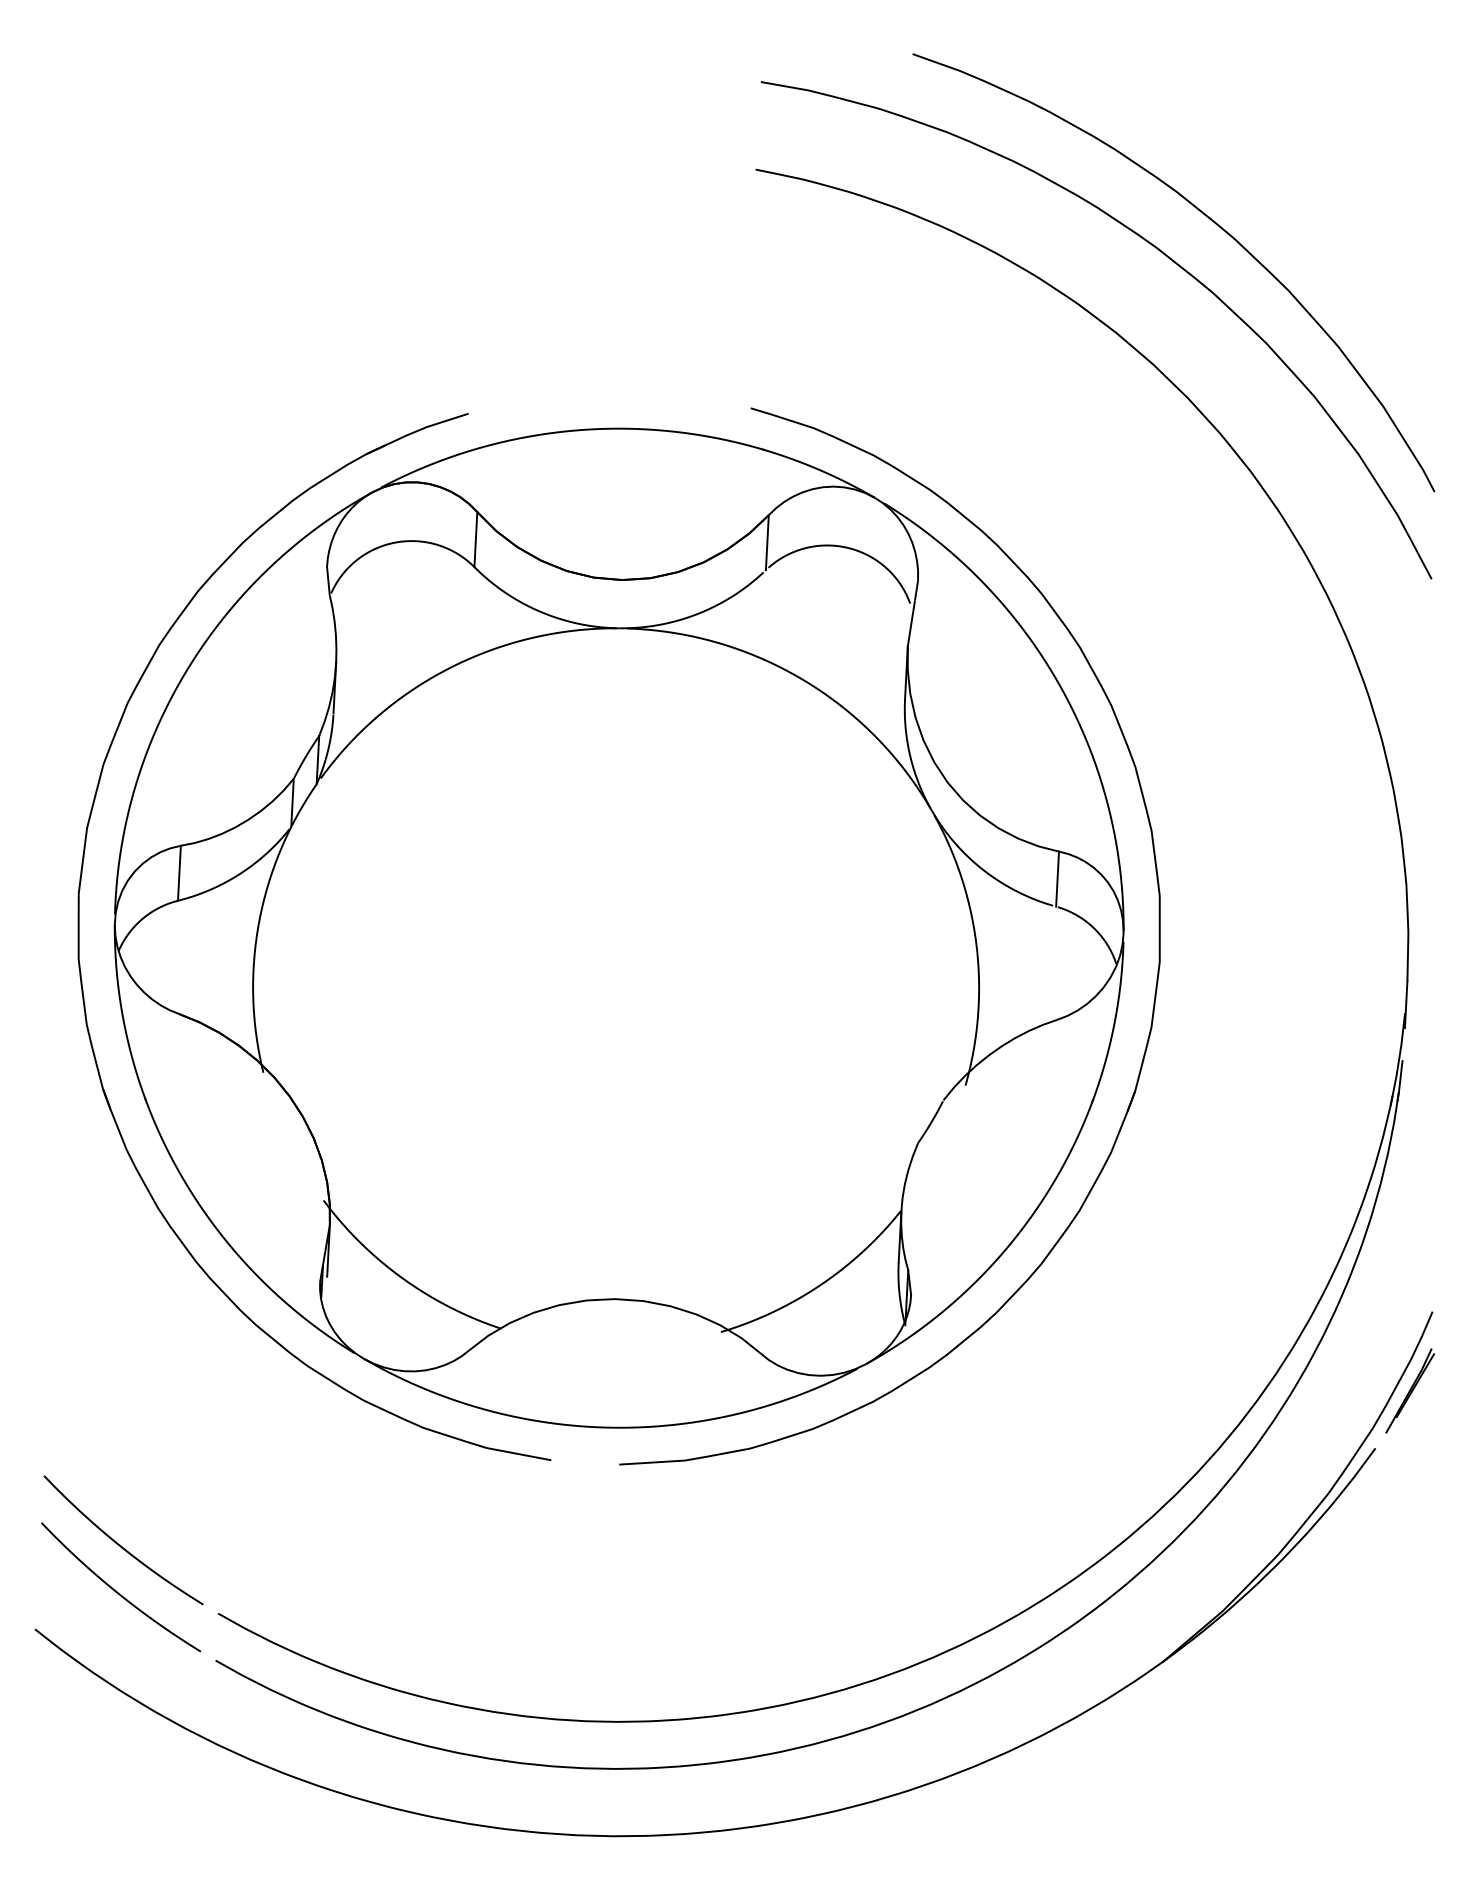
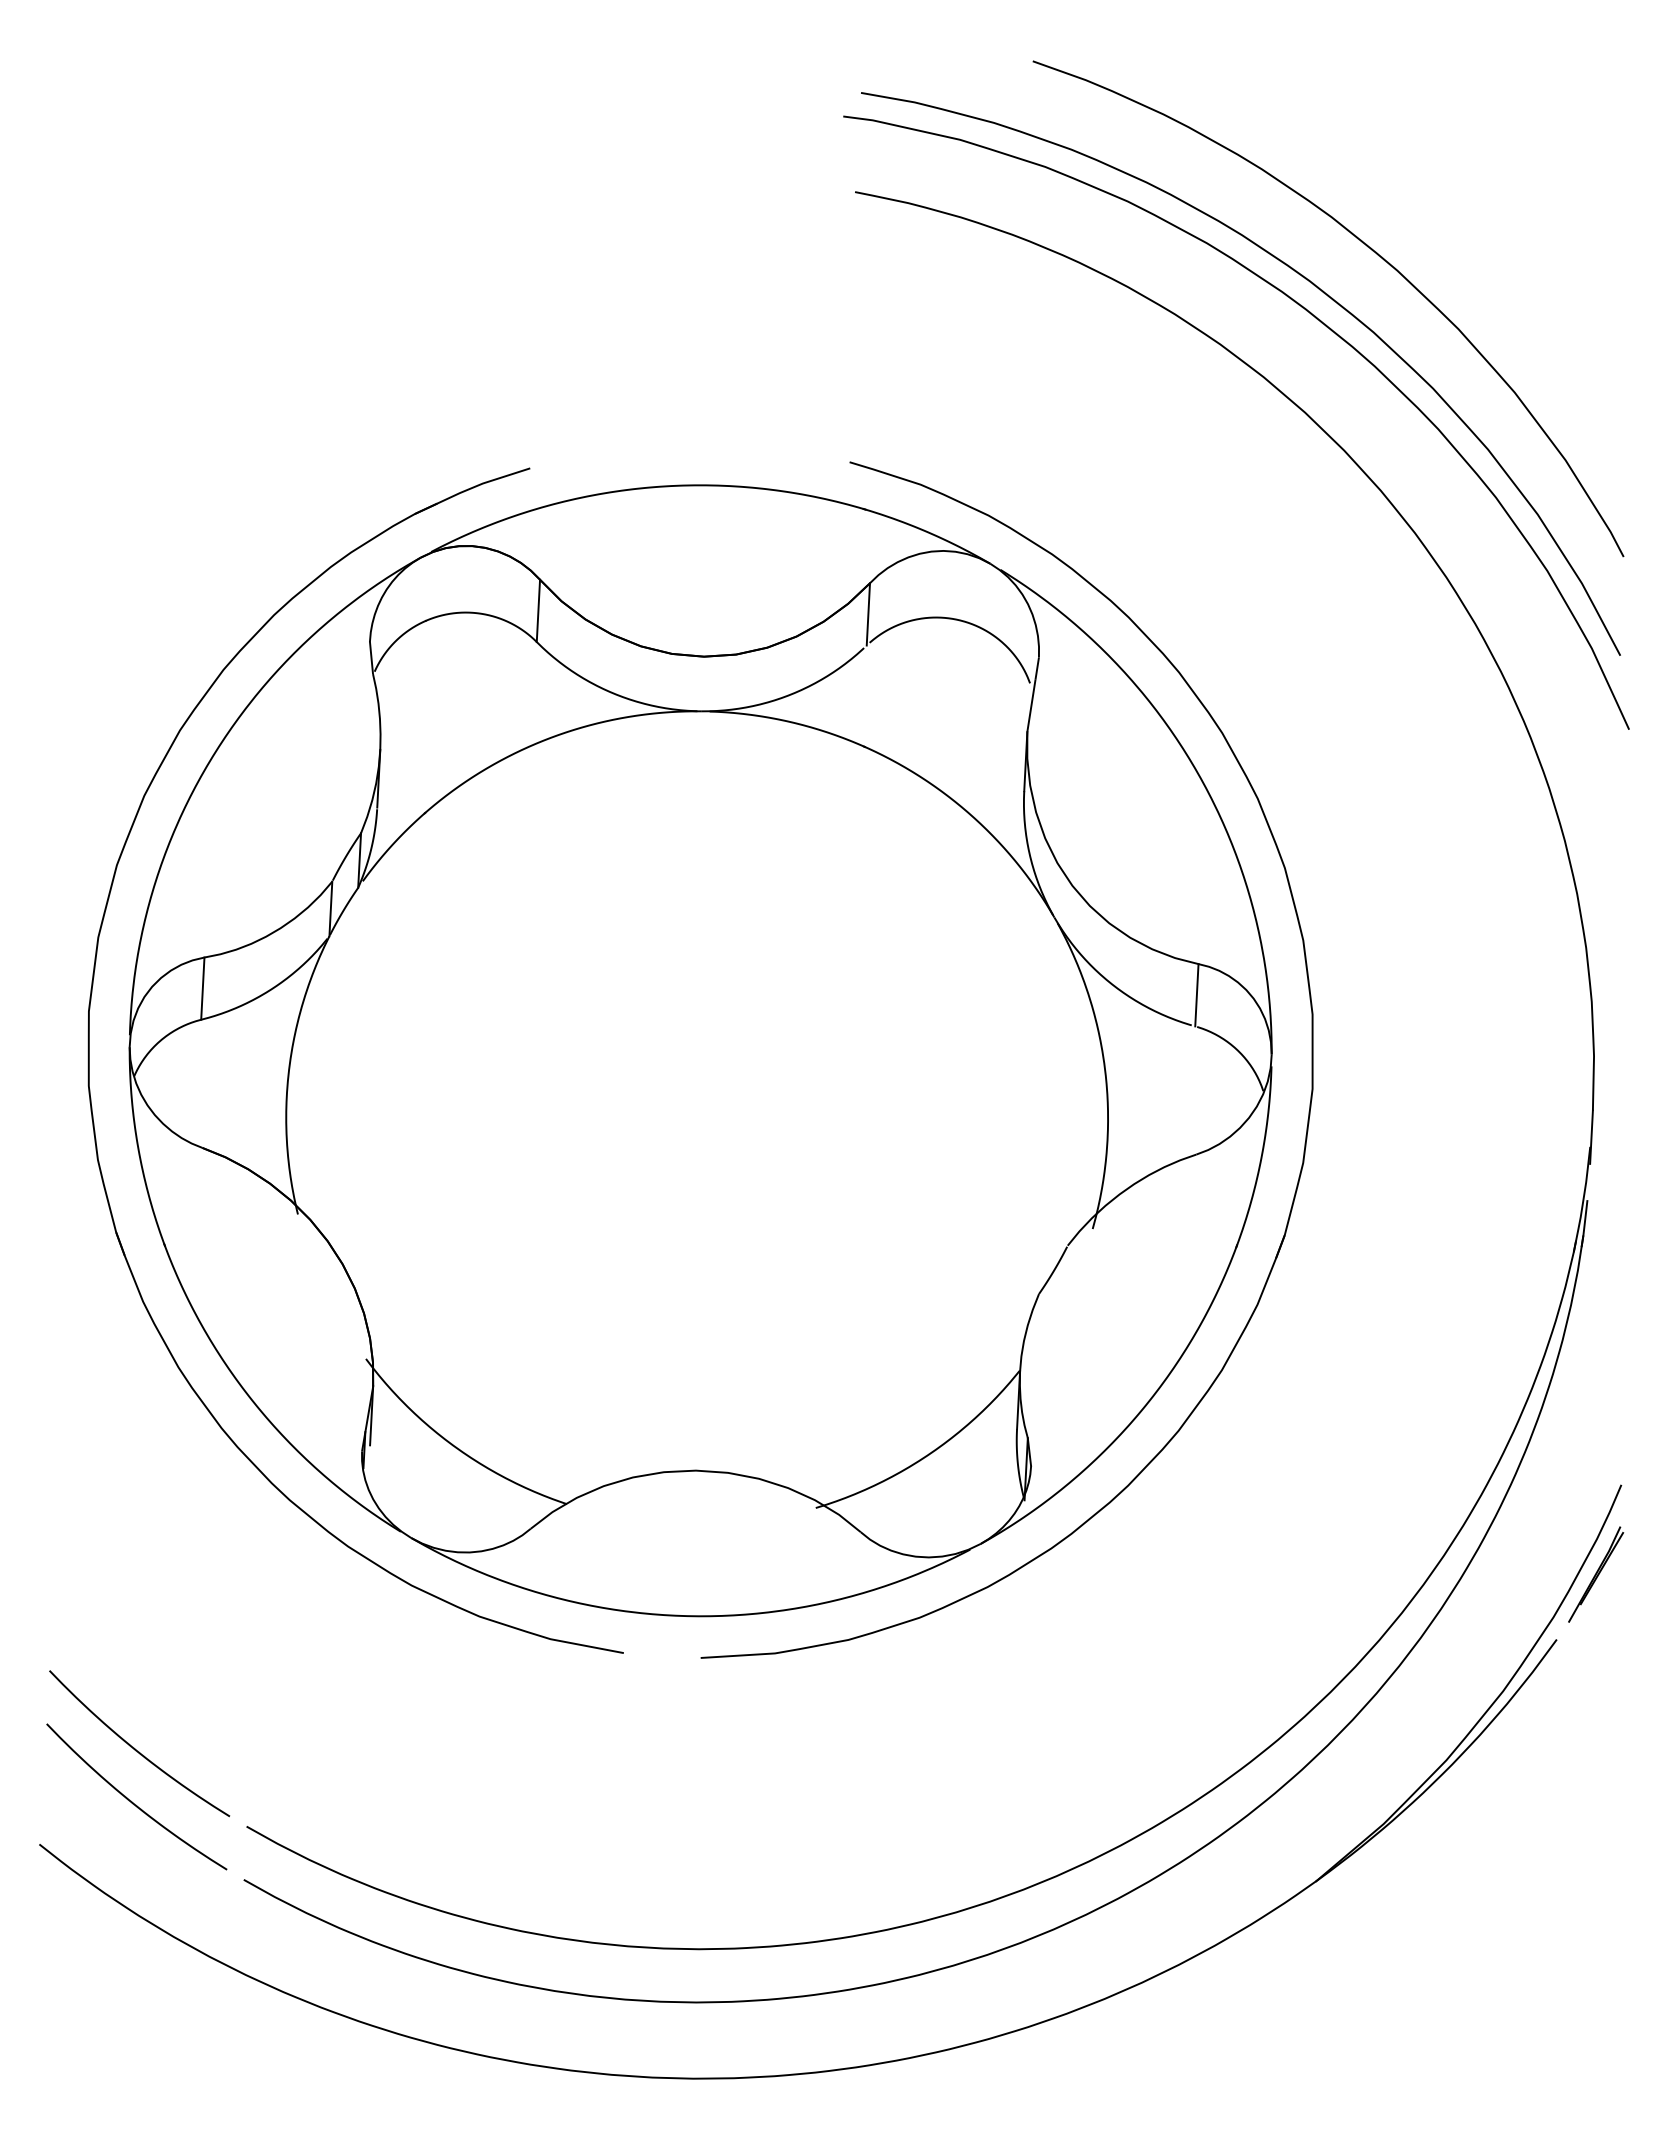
curve: (1163, 282) -> (1316, 319), added

